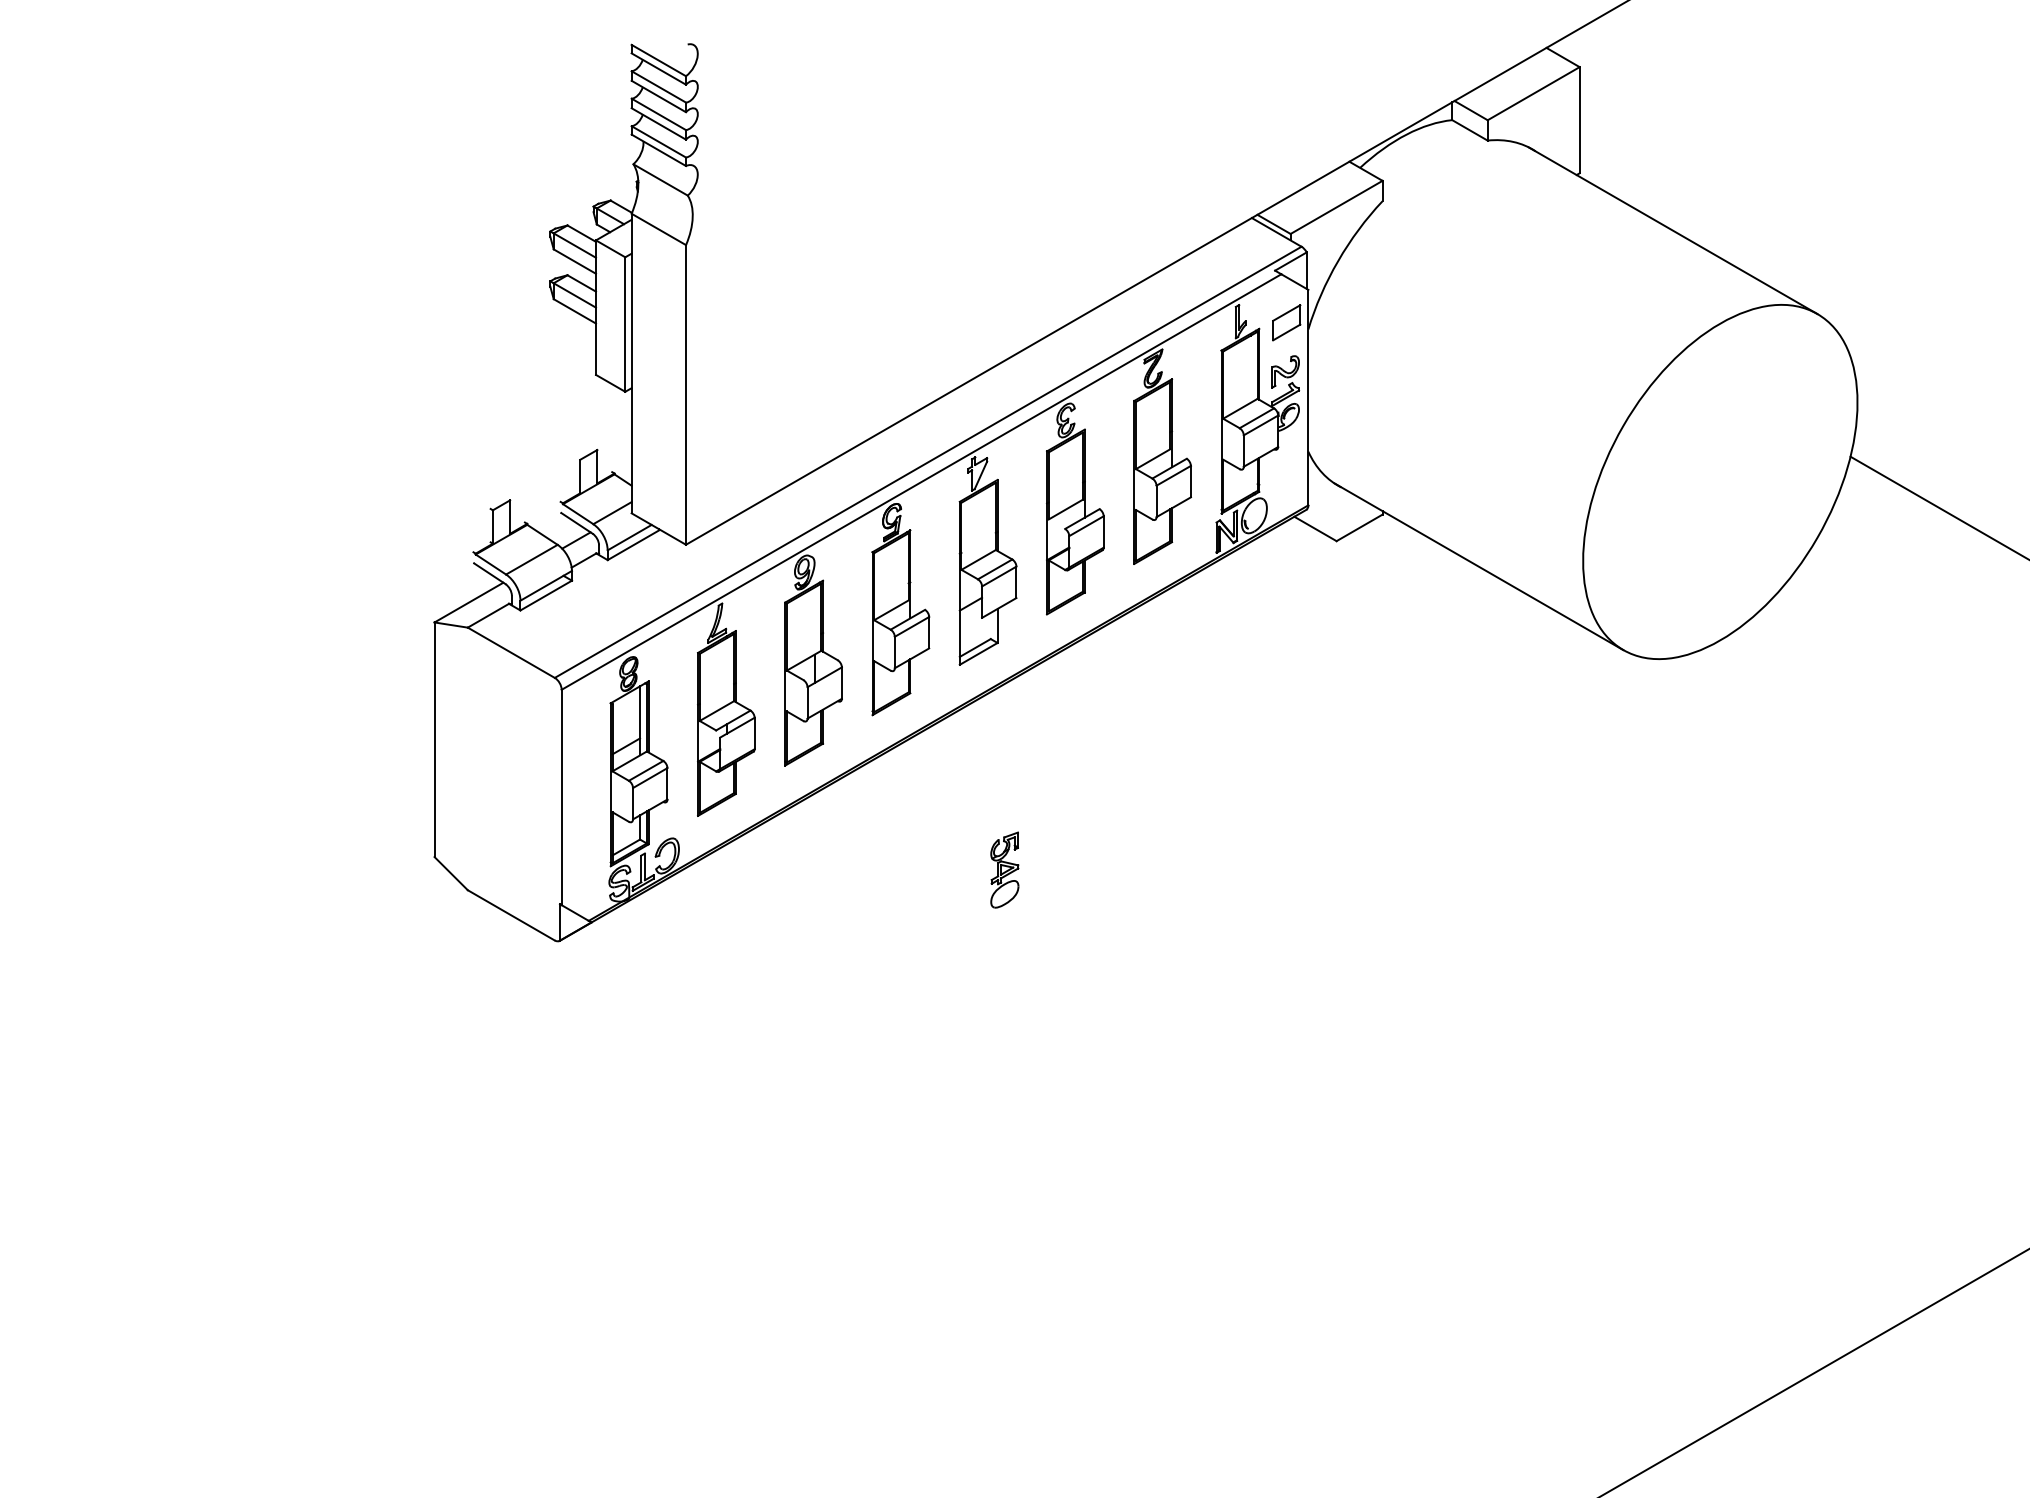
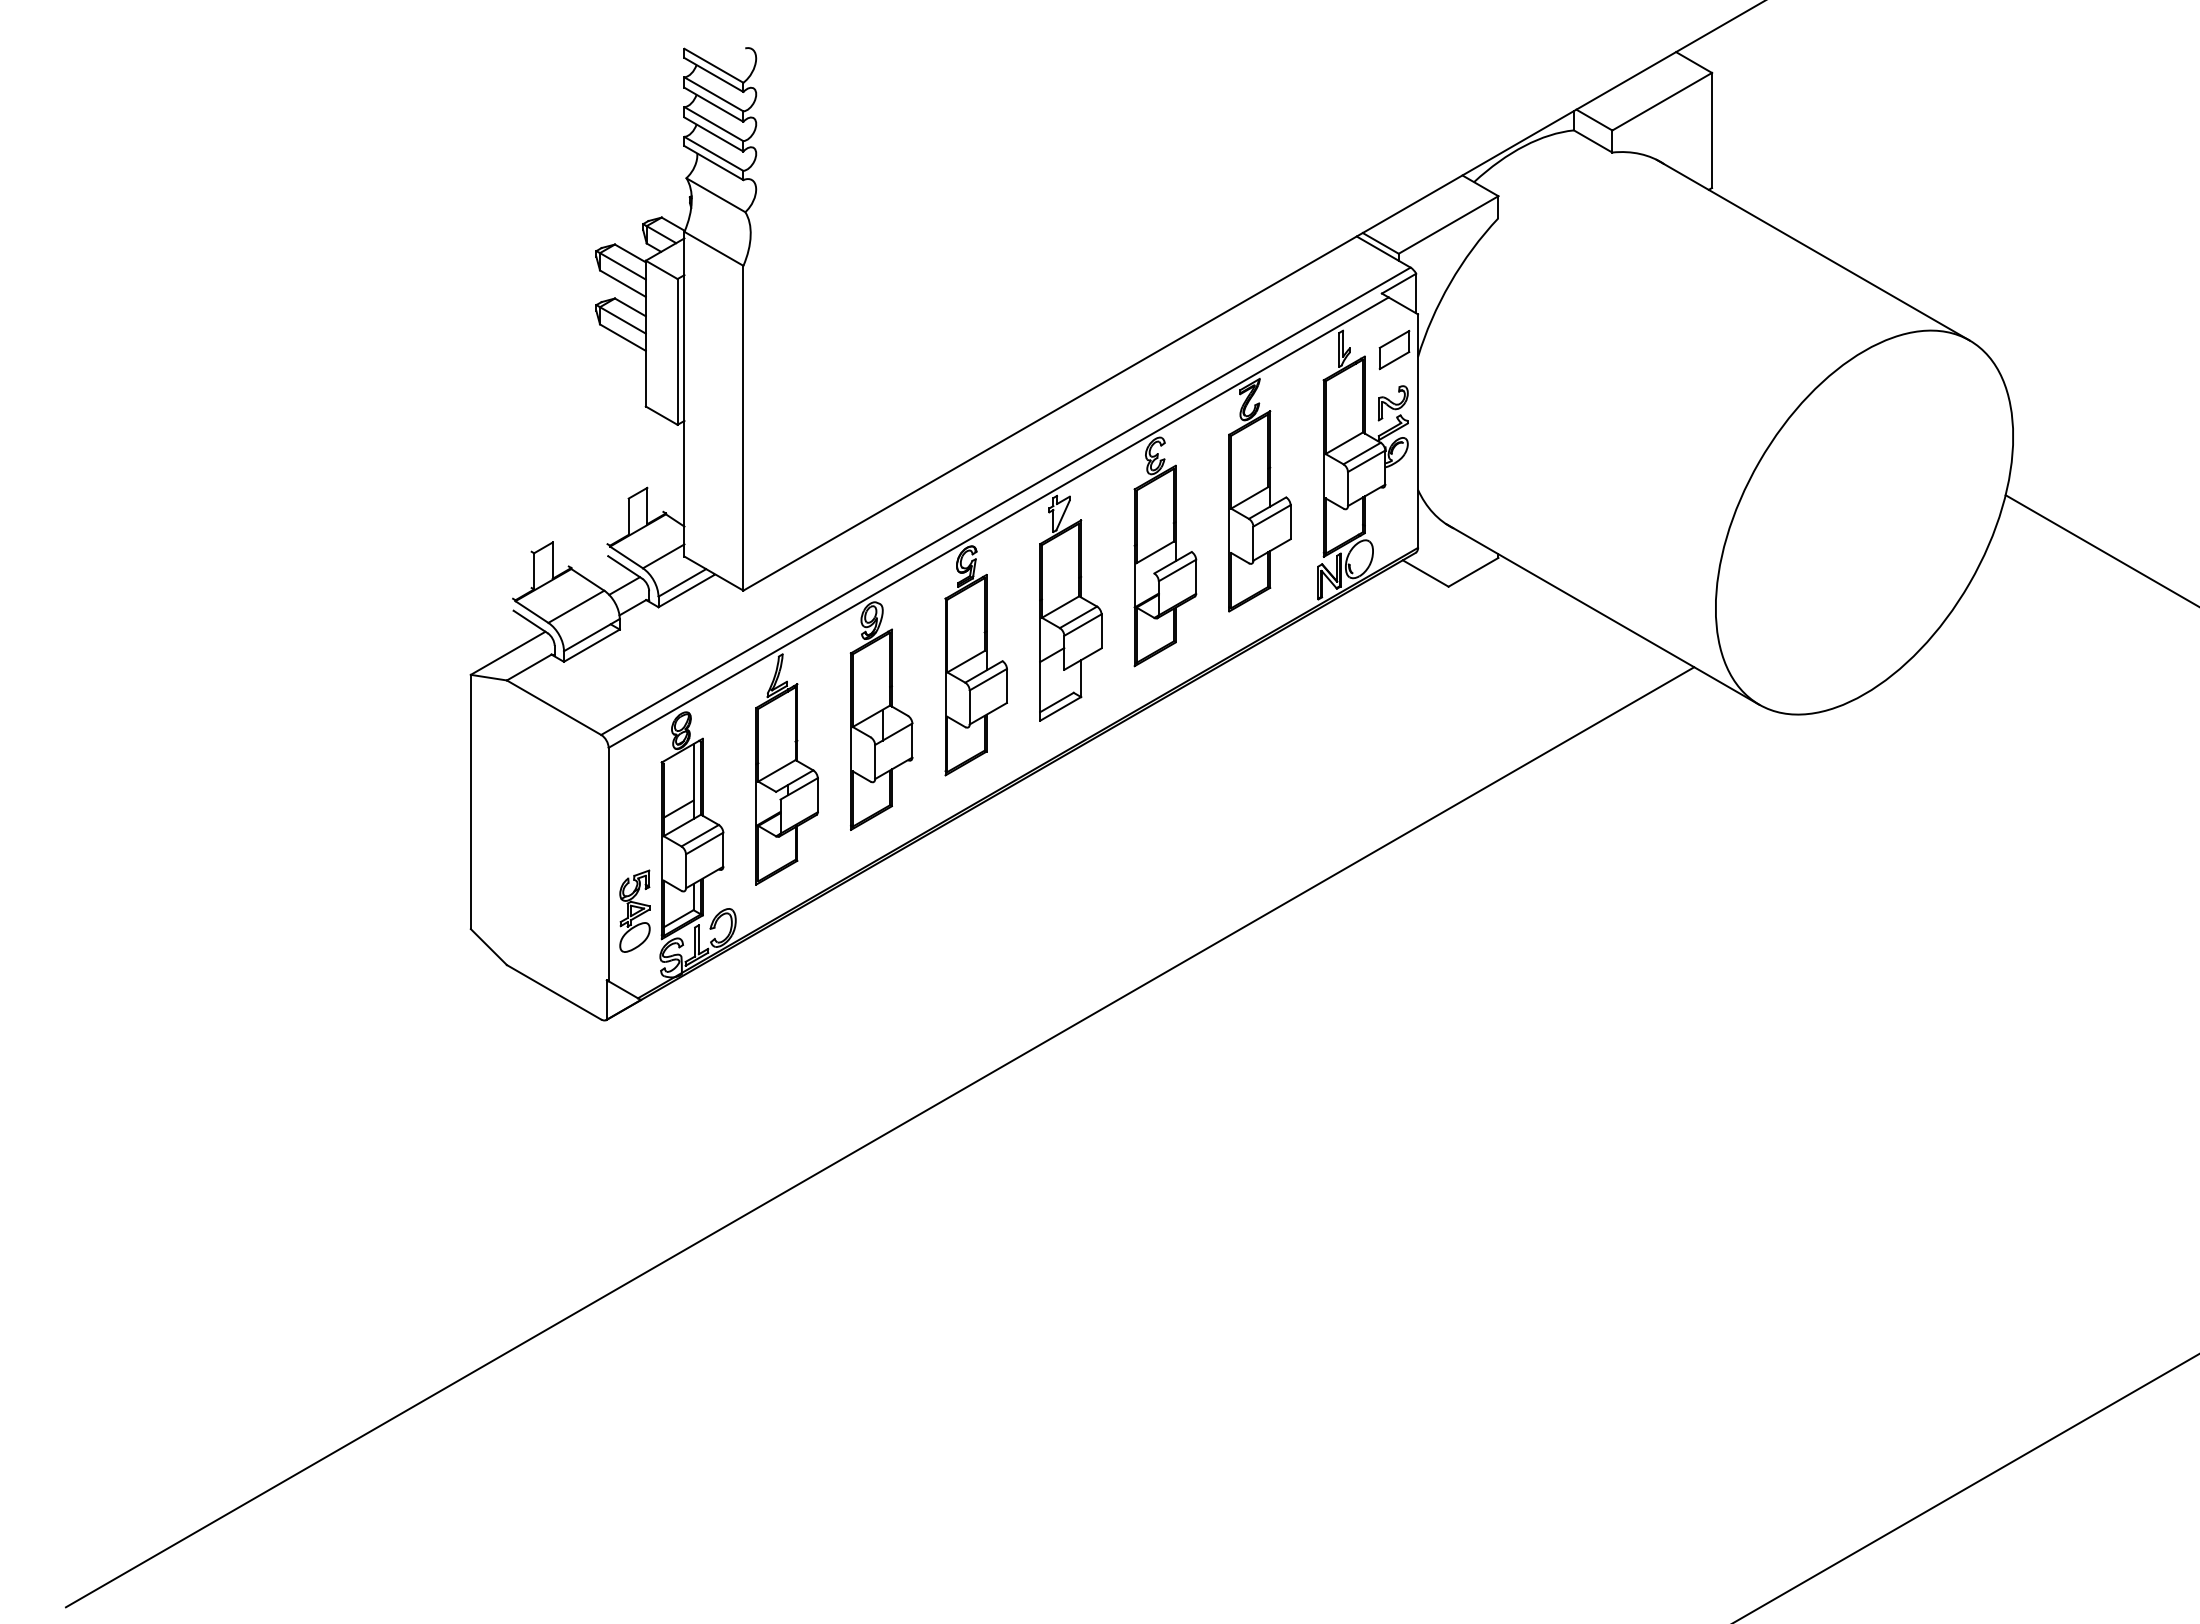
part: (1004, 869) -> (634, 910), moved
line: (811, 1049) -> (879, 1137), added

